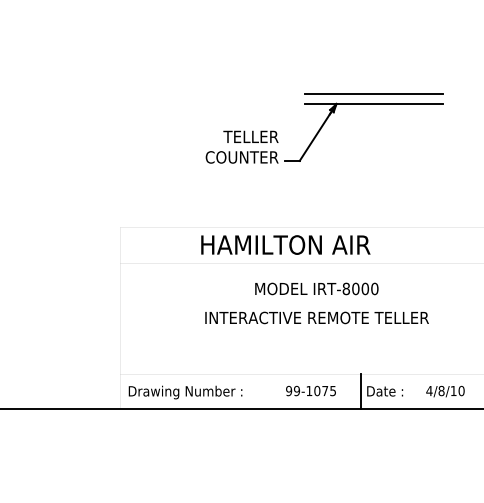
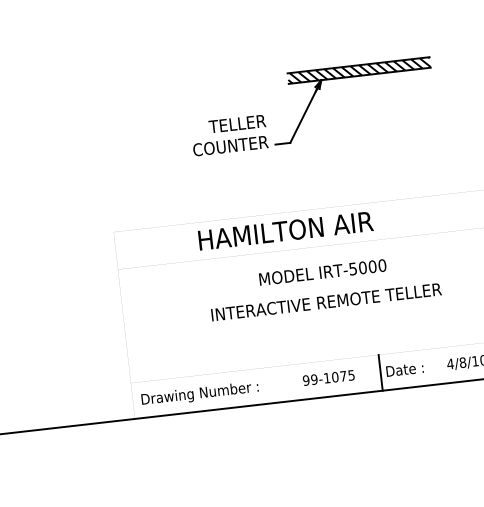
hatch: (373, 98) -> (358, 70), added
text: (345, 288) -> (352, 268), IRT-8000 -> IRT-5000

